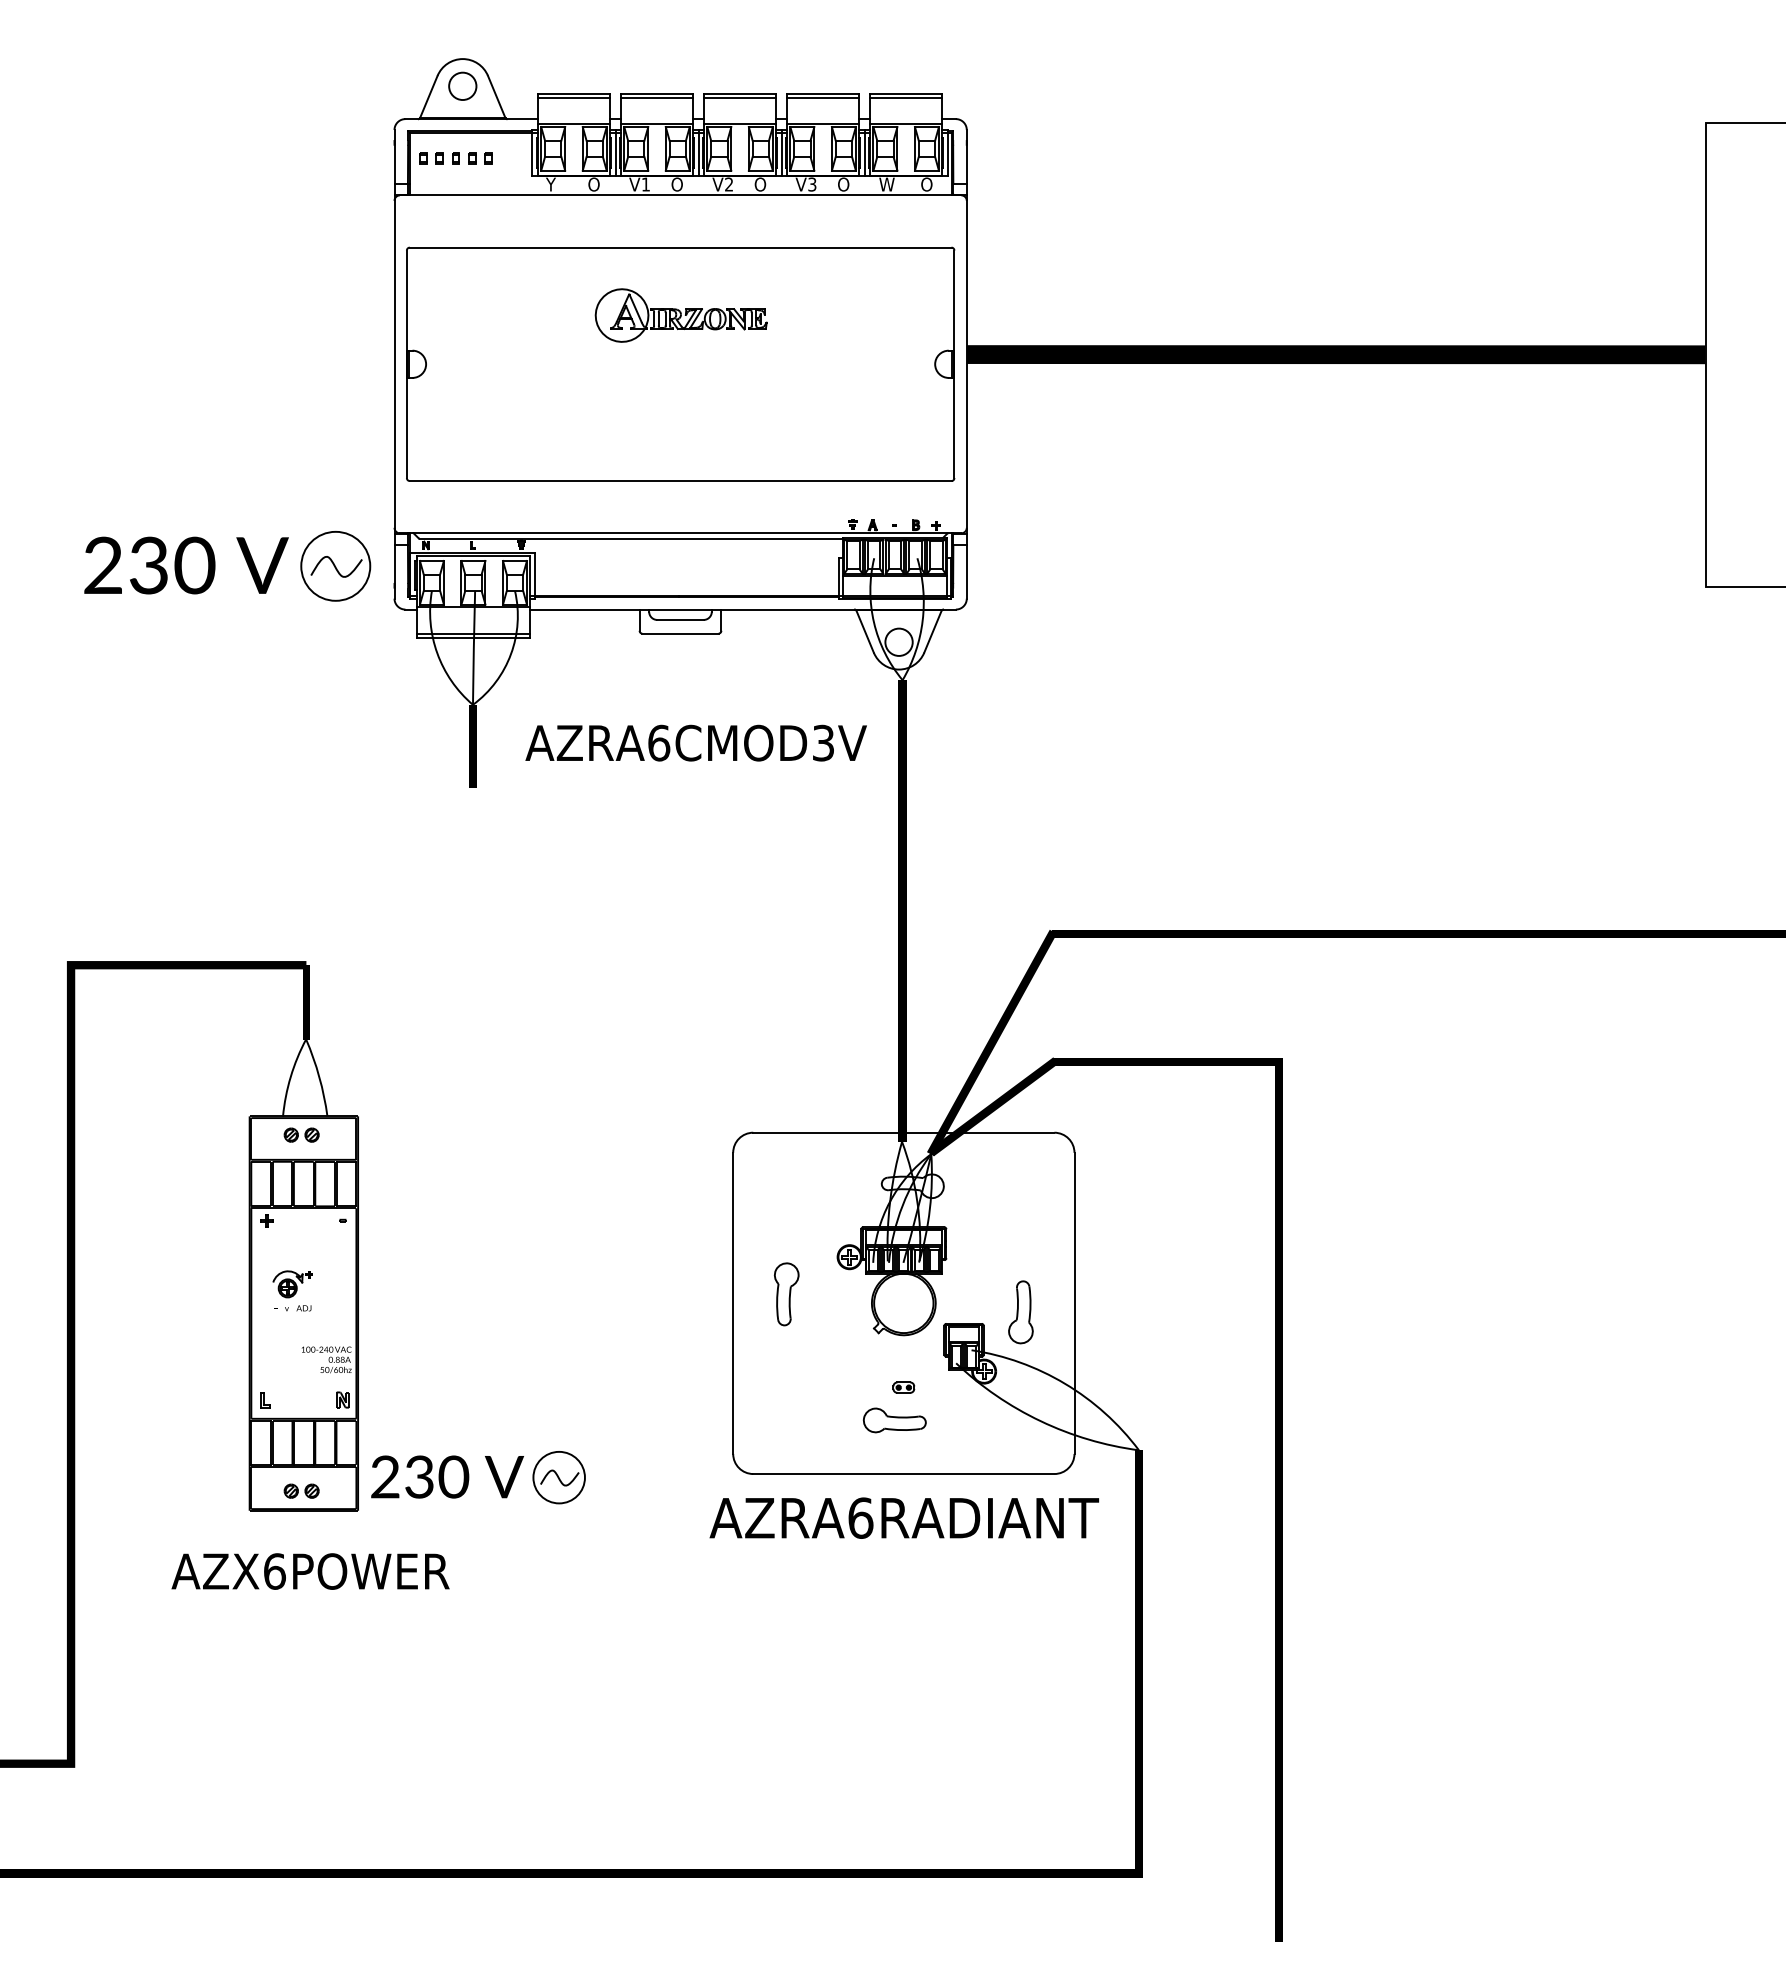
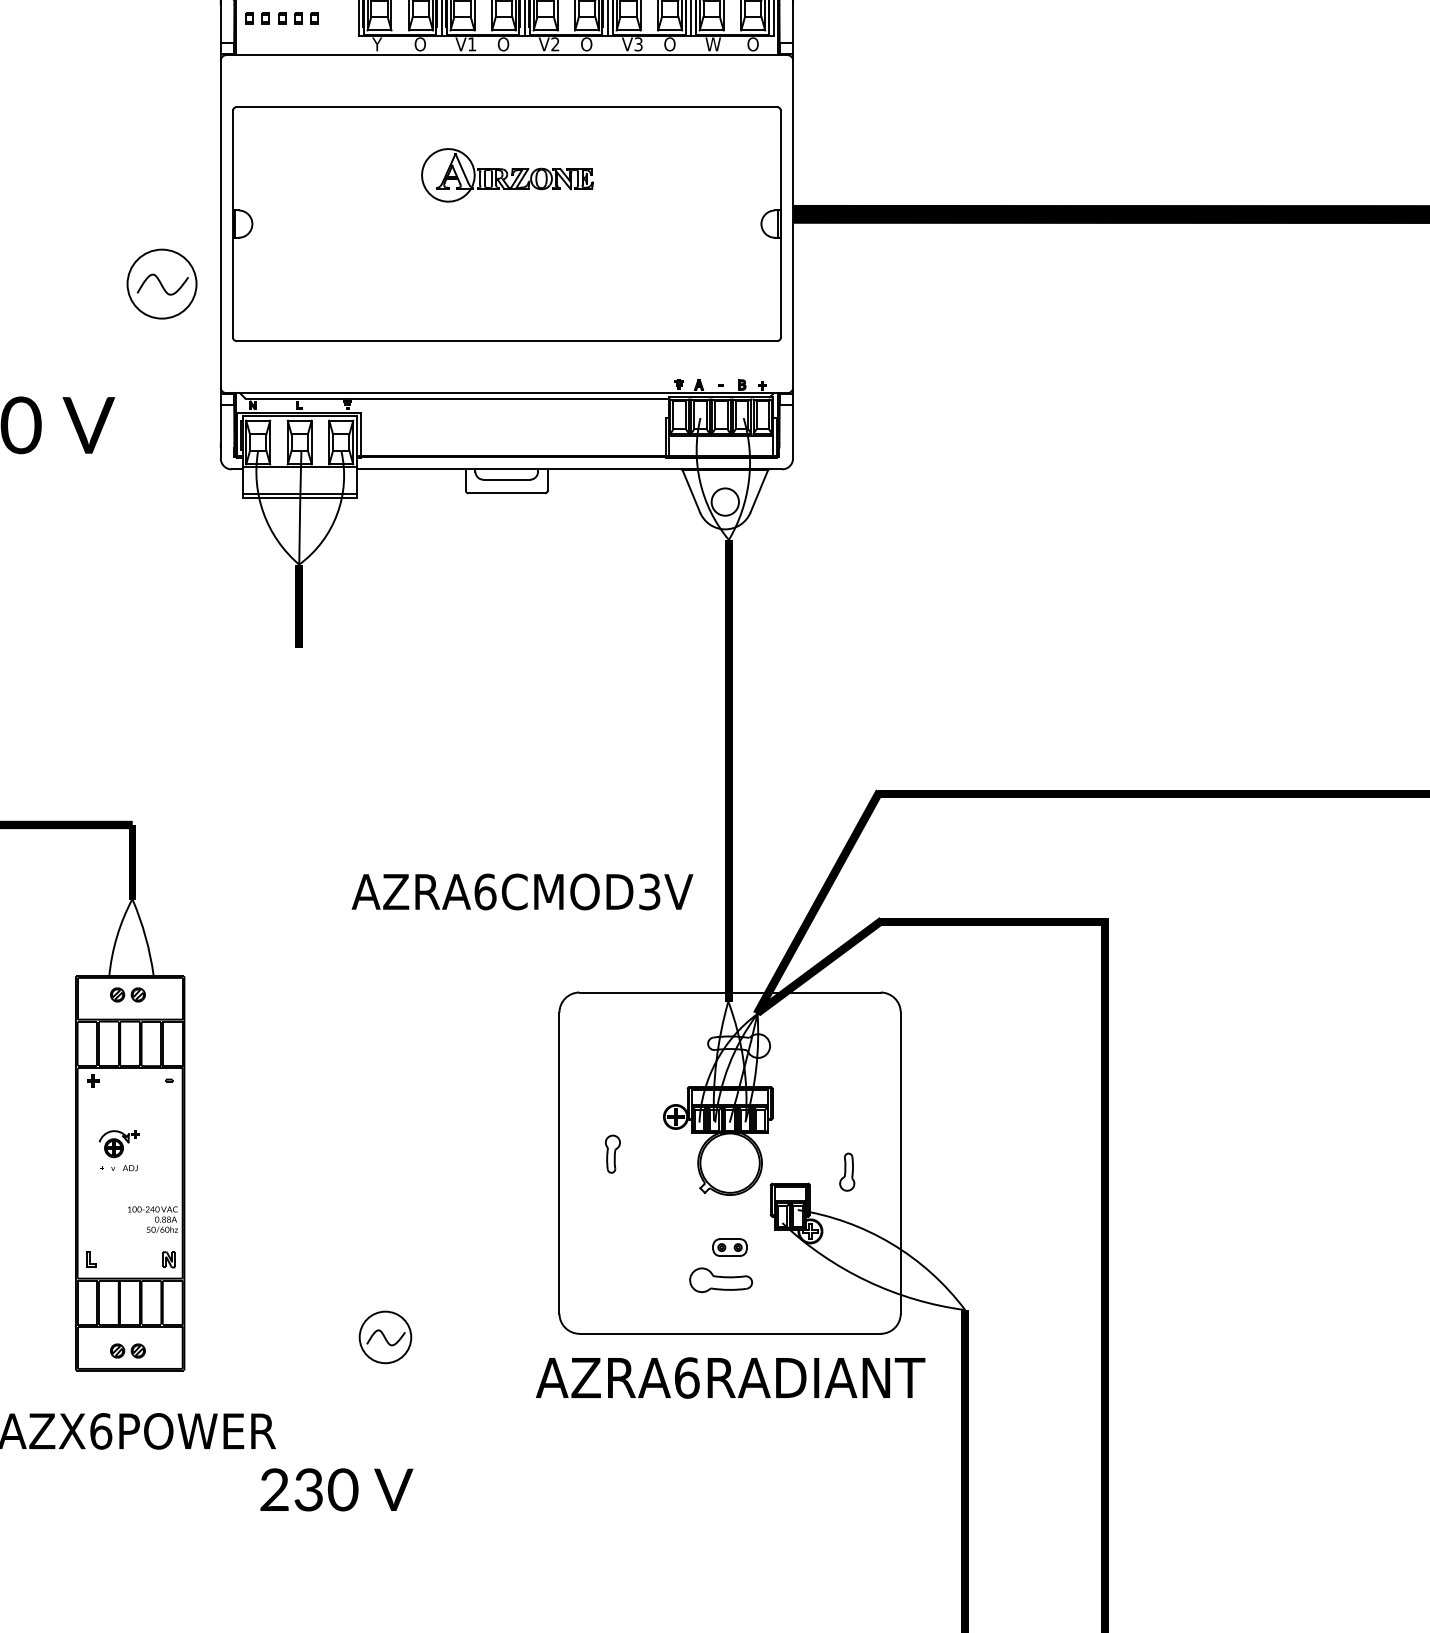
part: (335, 566) -> (161, 284), moved
text: (695, 742) -> (521, 891), moved
part: (786, 1294) -> (612, 1154), size x0.6
part: (1020, 1312) -> (846, 1172), size x0.6
part: (903, 1387) -> (729, 1247), size x1.6
text: (447, 1476) -> (336, 1489), moved

